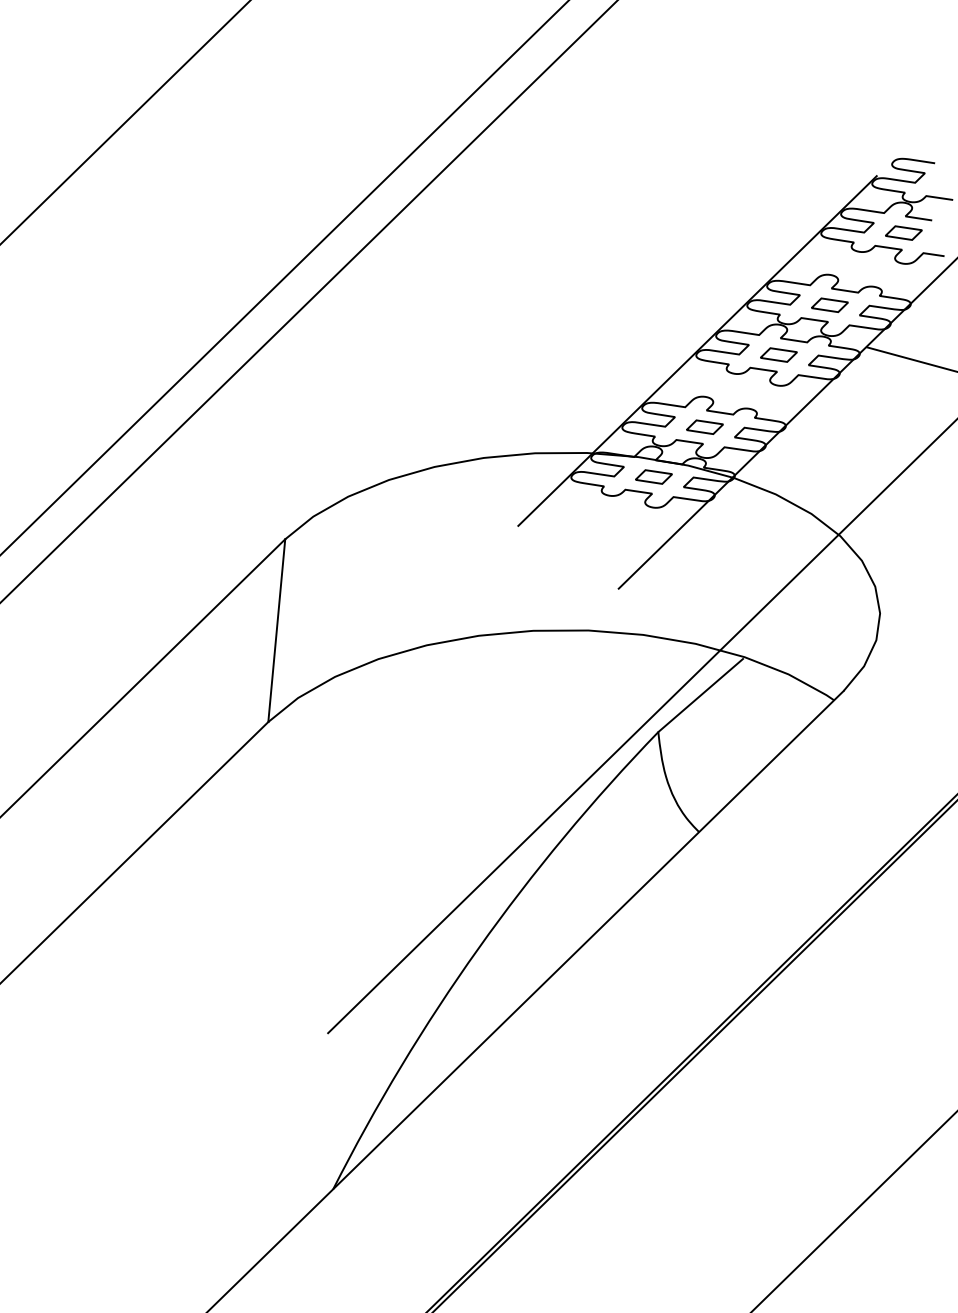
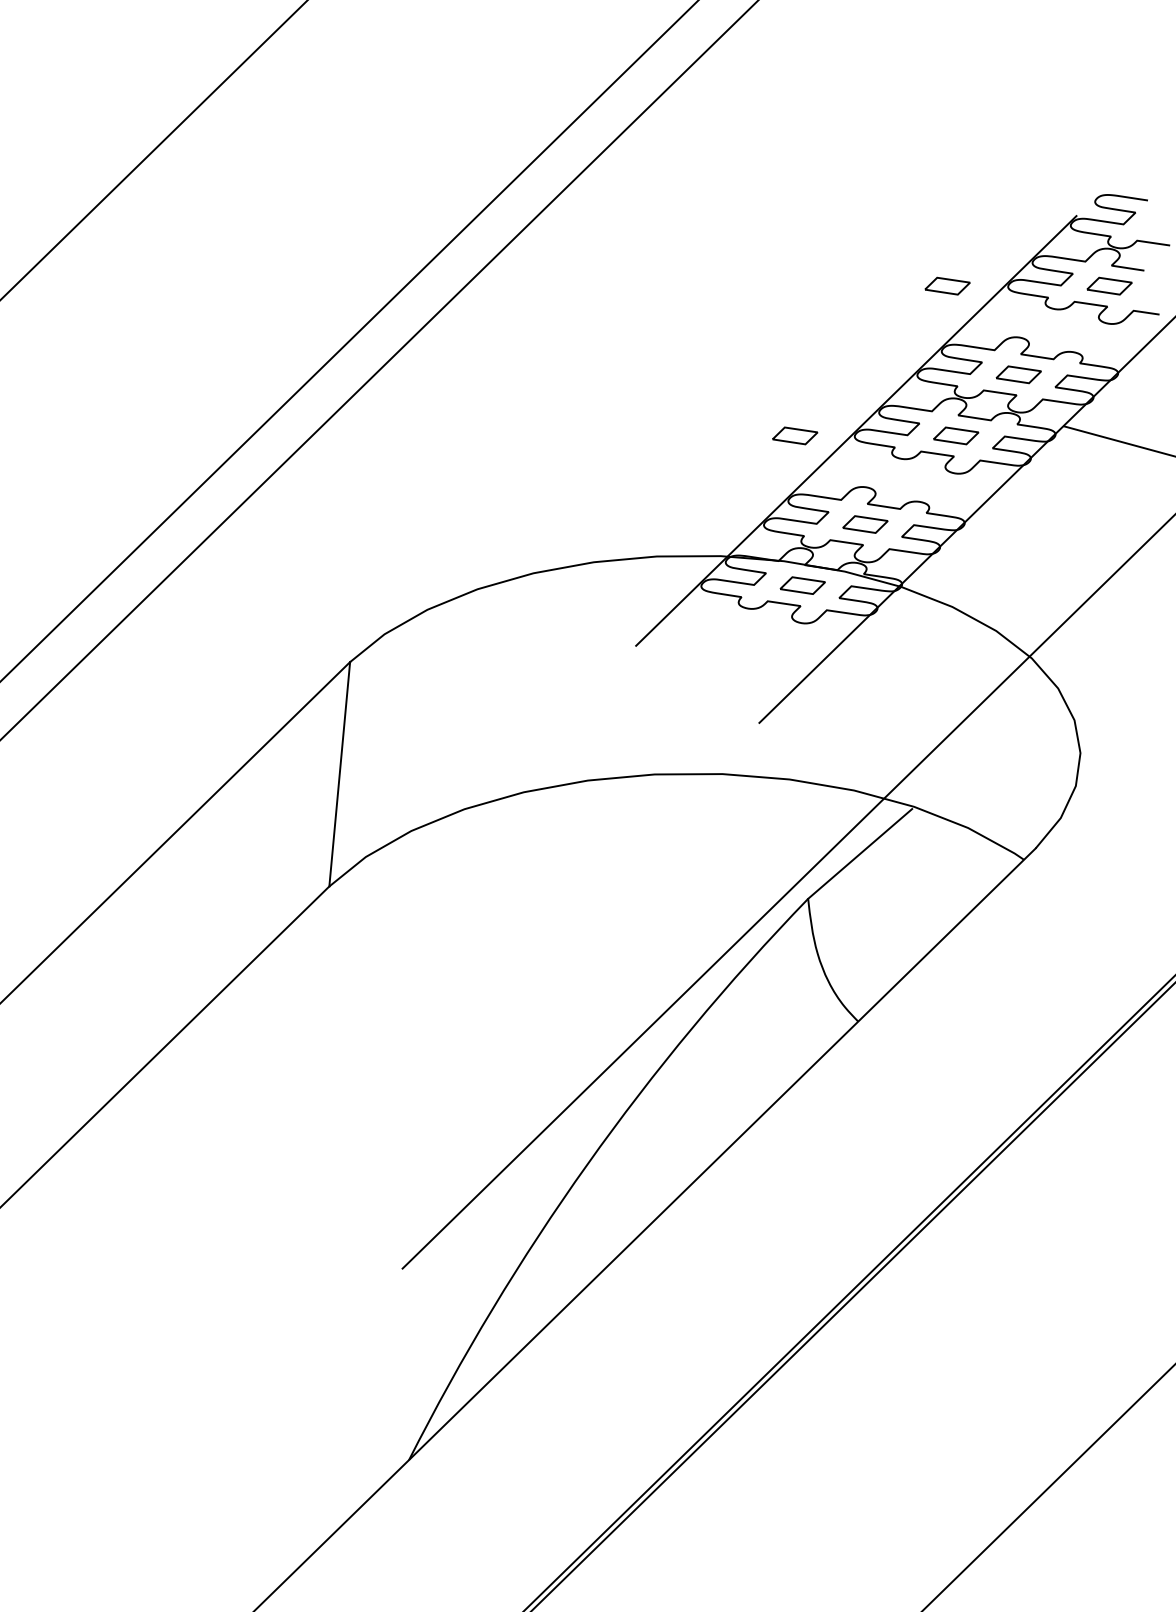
curve: (771, 228) -> (947, 280), added
curve: (648, 350) -> (796, 430), added

